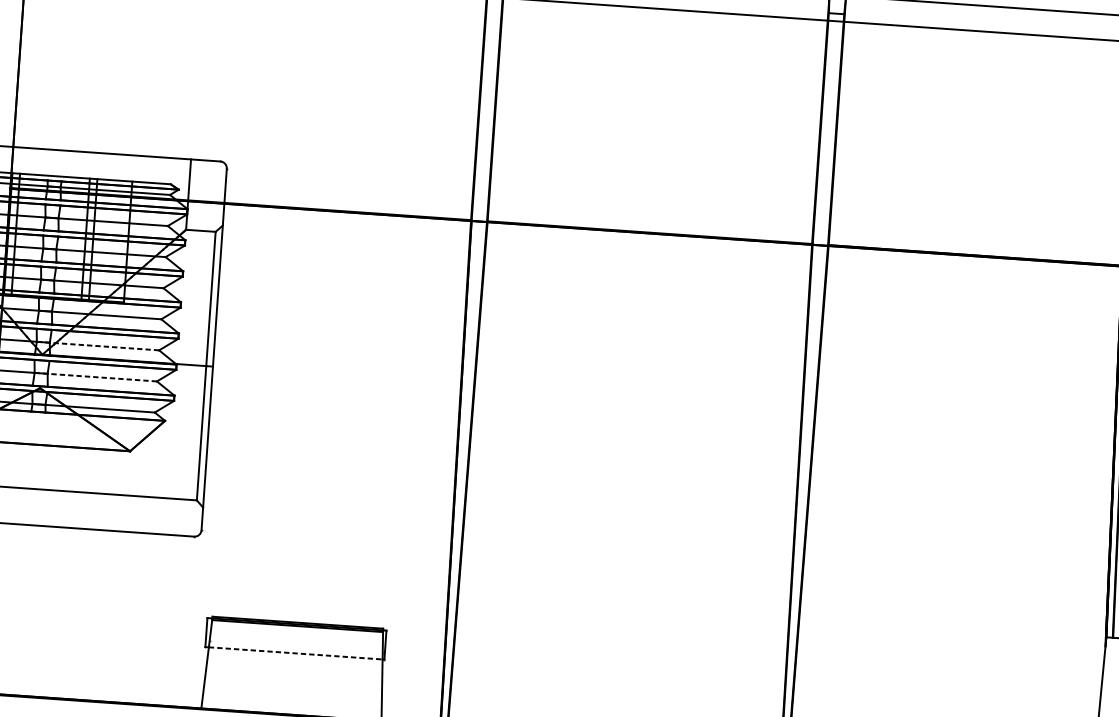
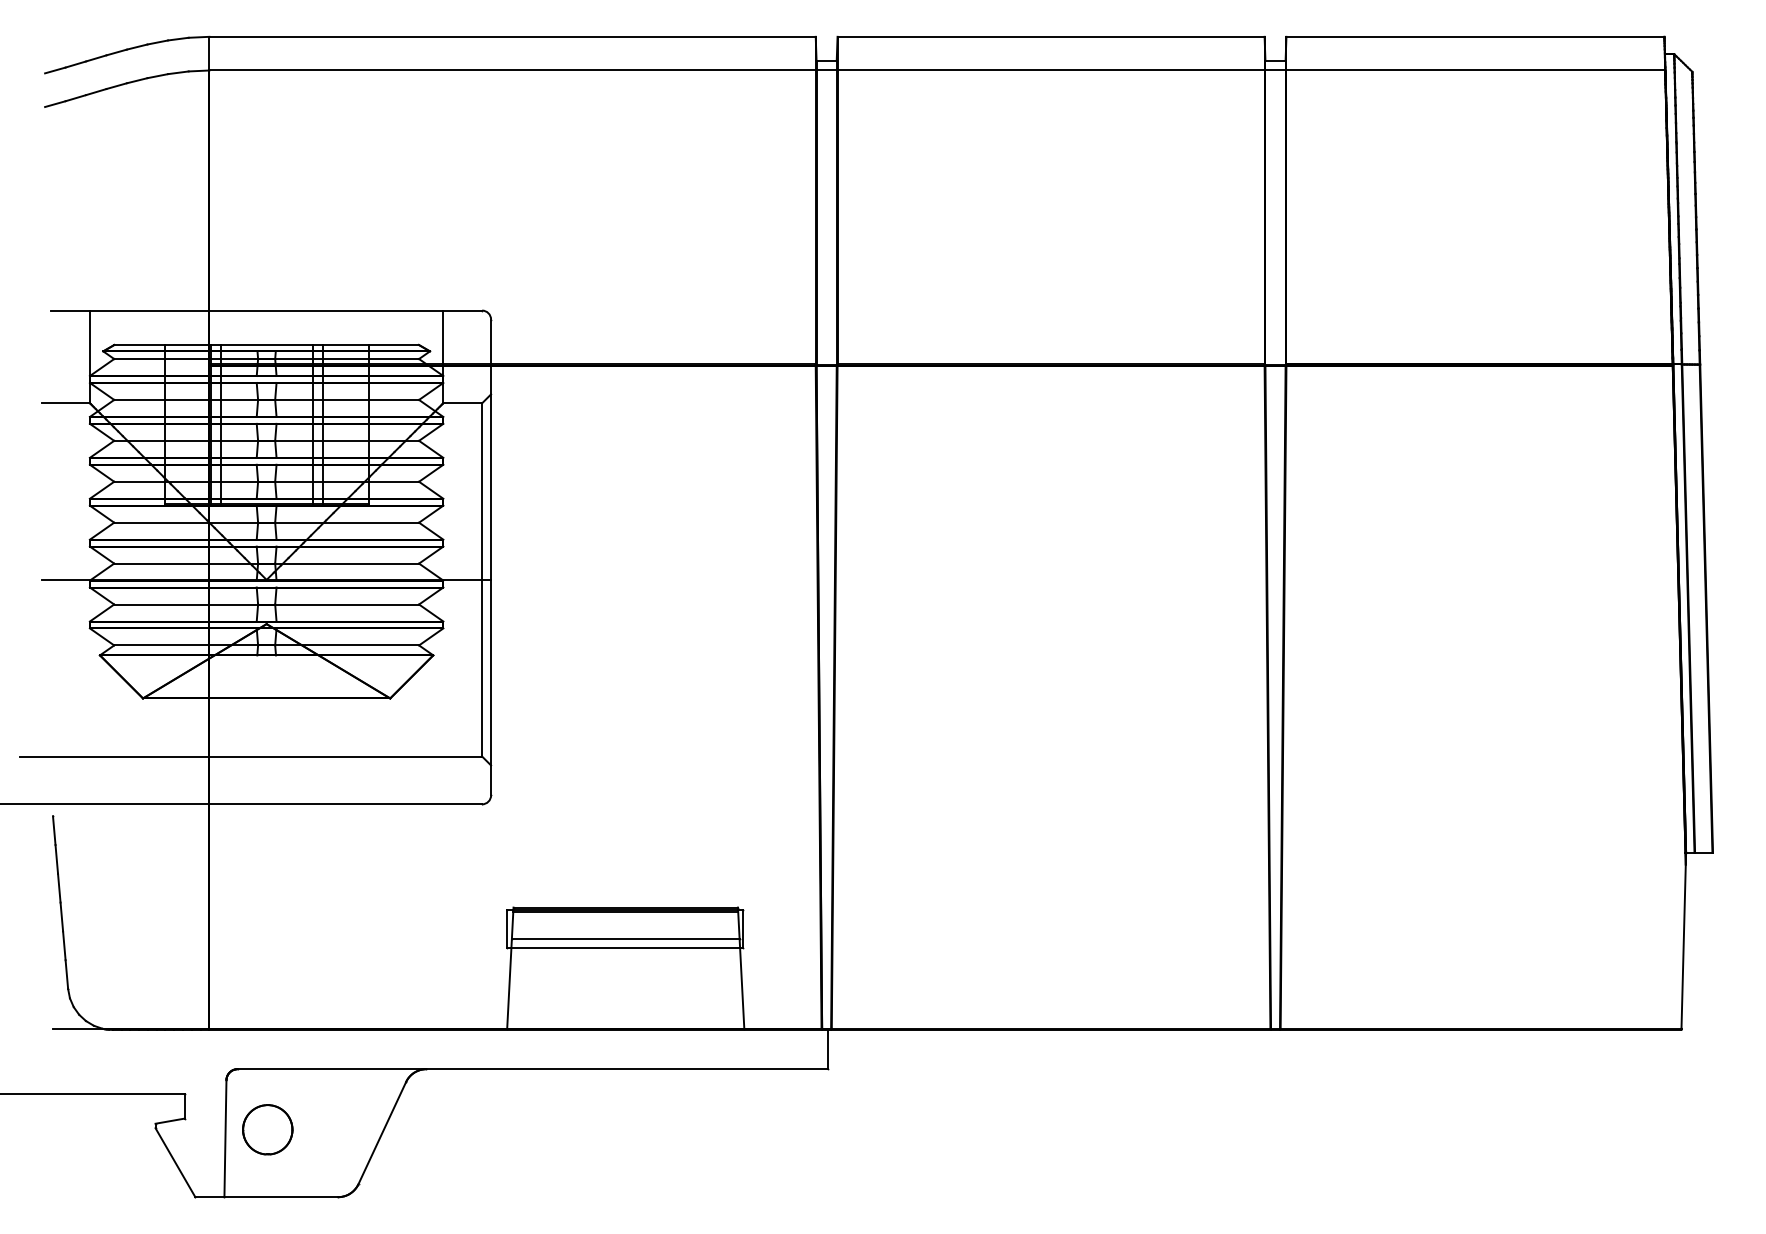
line: (97, 346) -> (338, 563), dashed -> solid
line: (95, 377) -> (338, 604), dashed -> solid
line: (296, 646) -> (625, 939), added
line: (296, 653) -> (626, 947), dashed -> solid

